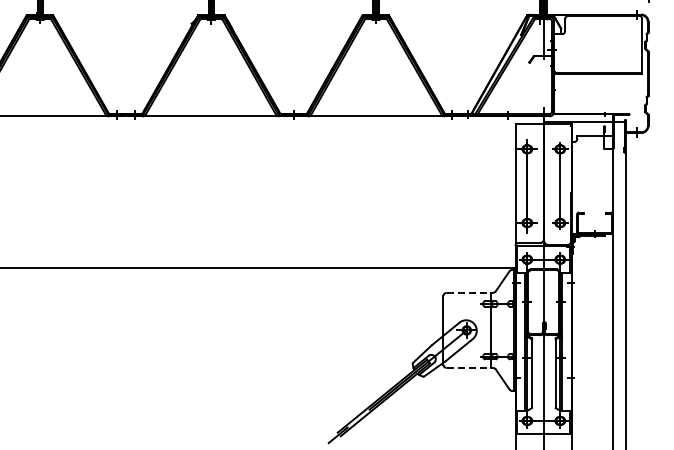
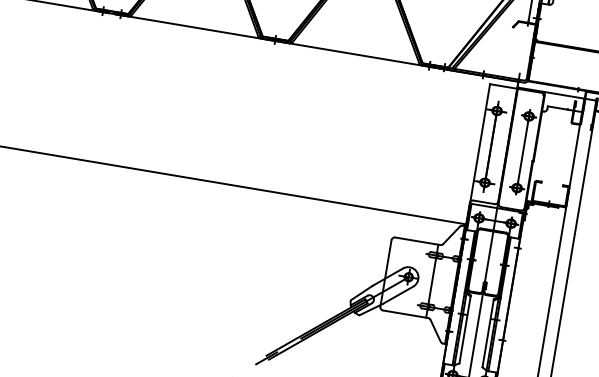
line: (470, 292) -> (418, 241), dashed -> solid
line: (470, 367) -> (406, 313), dashed -> solid

